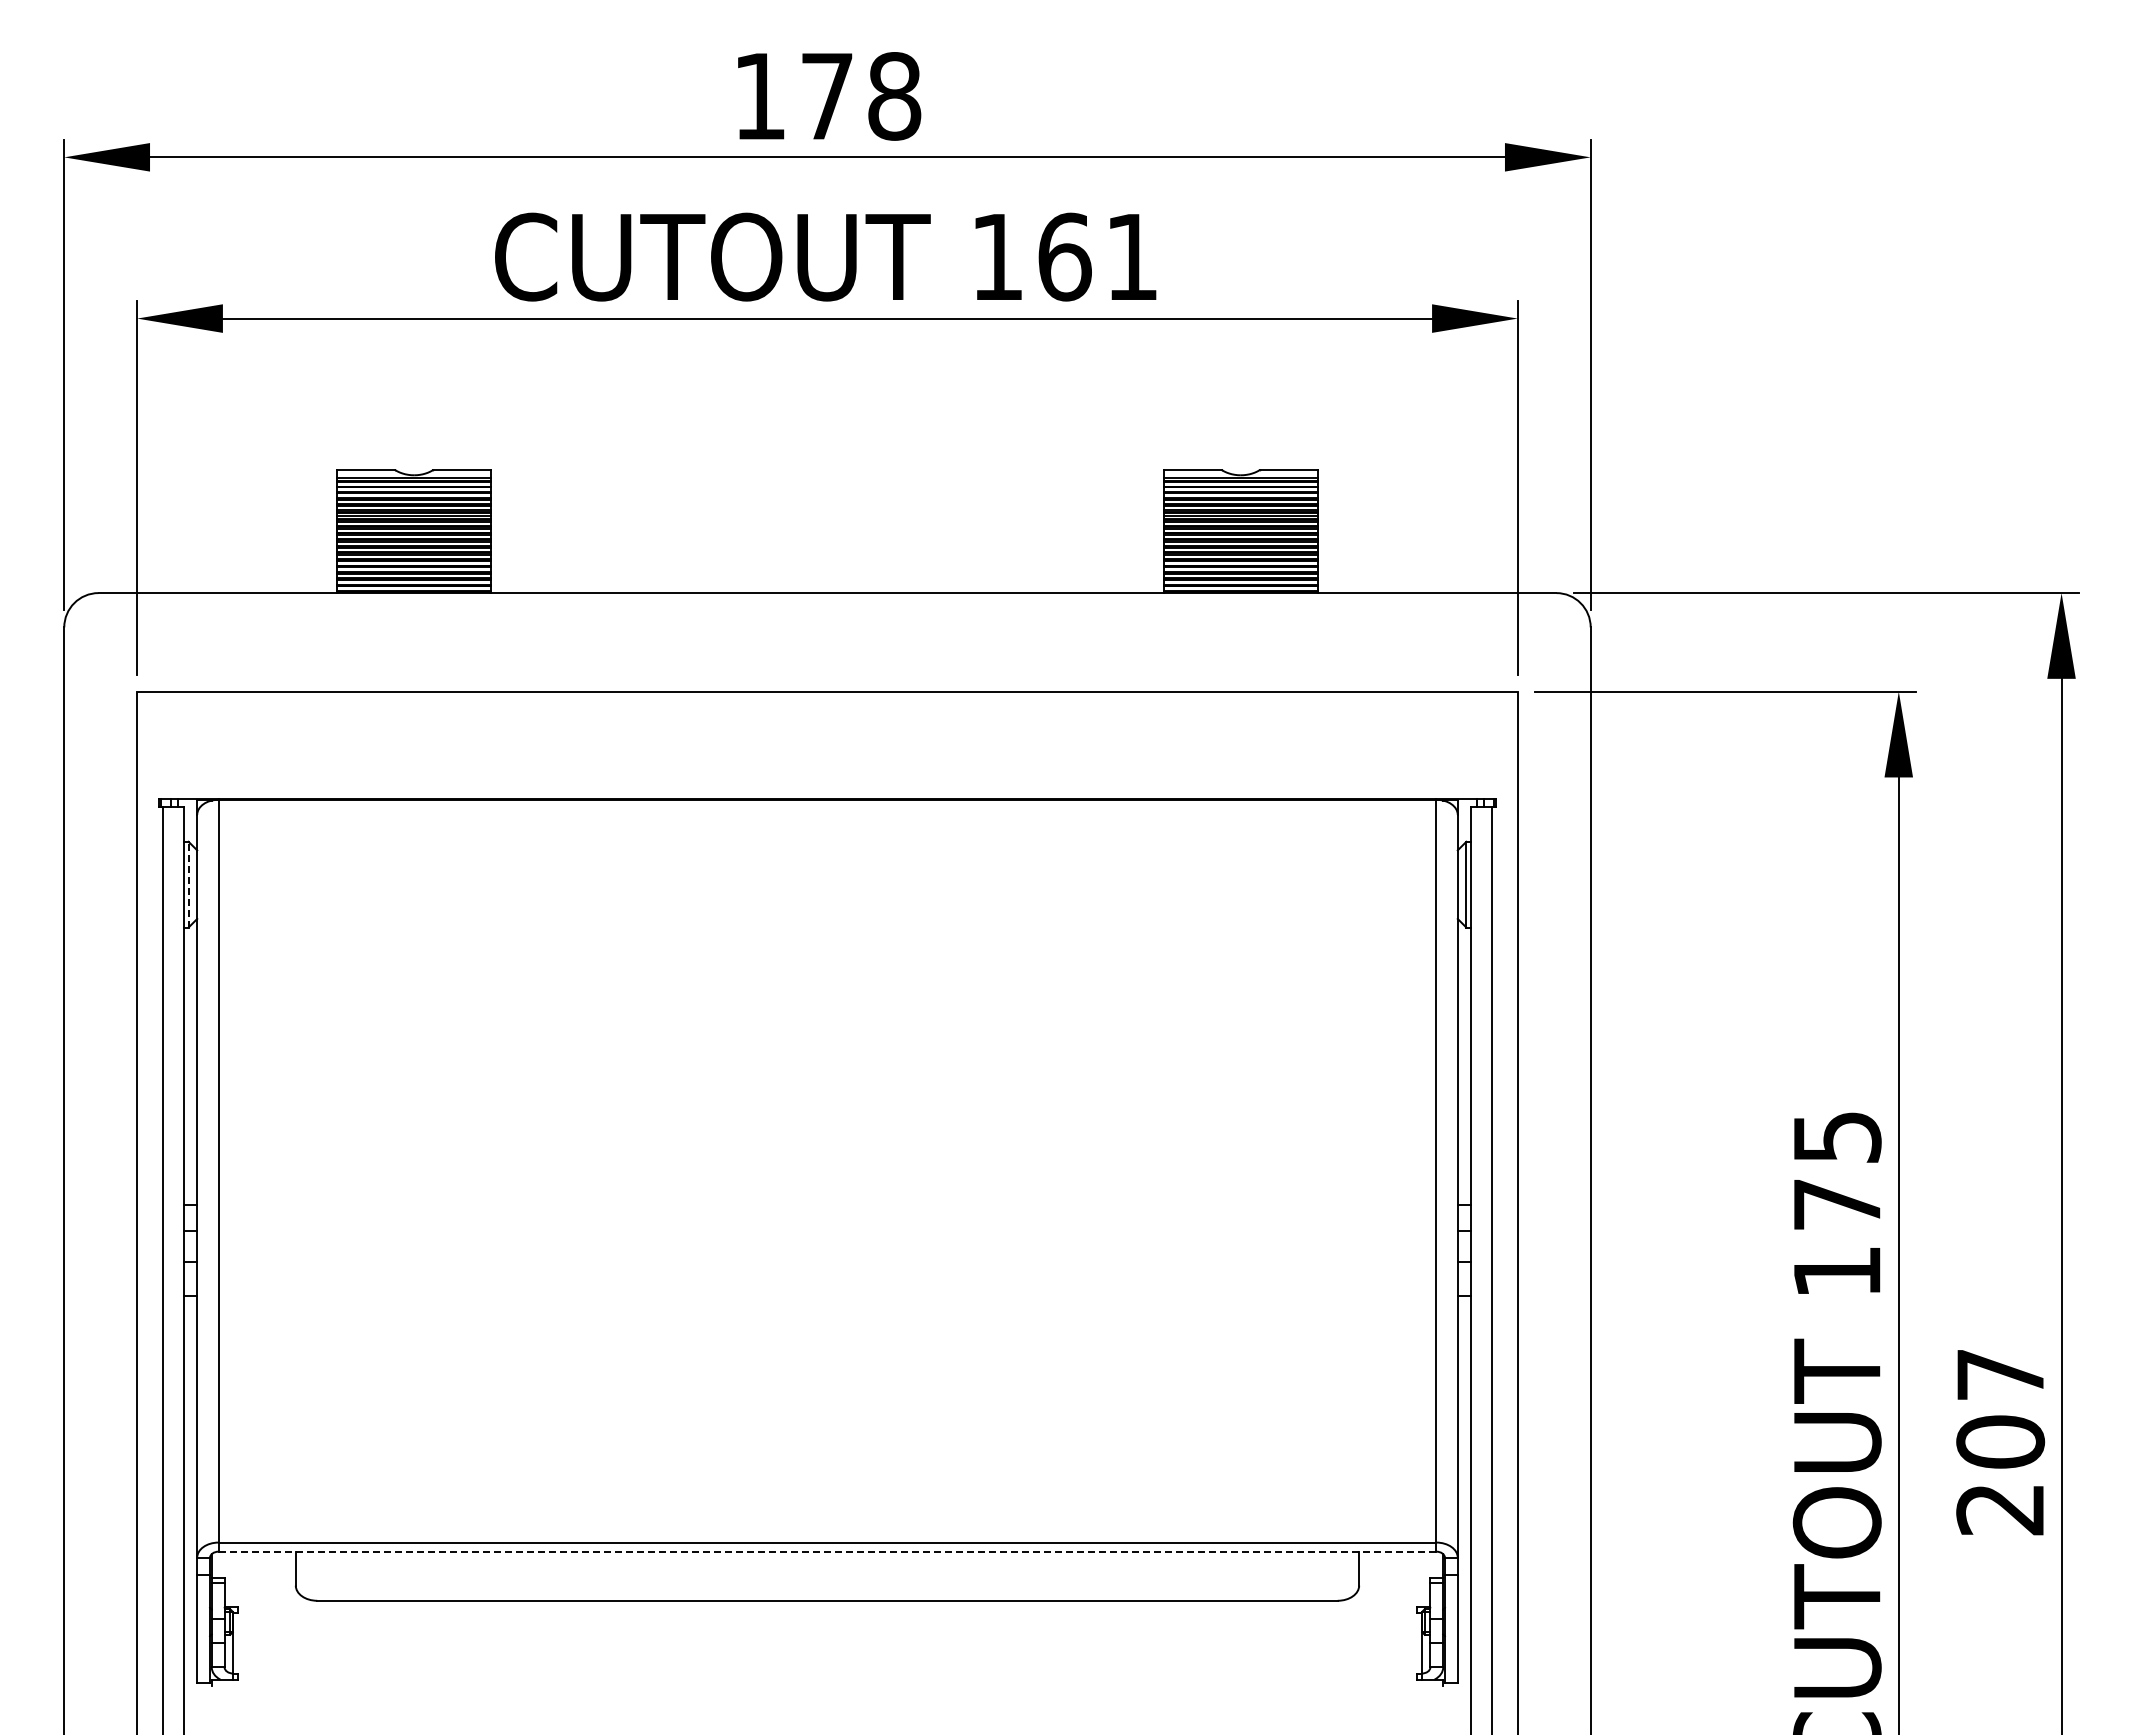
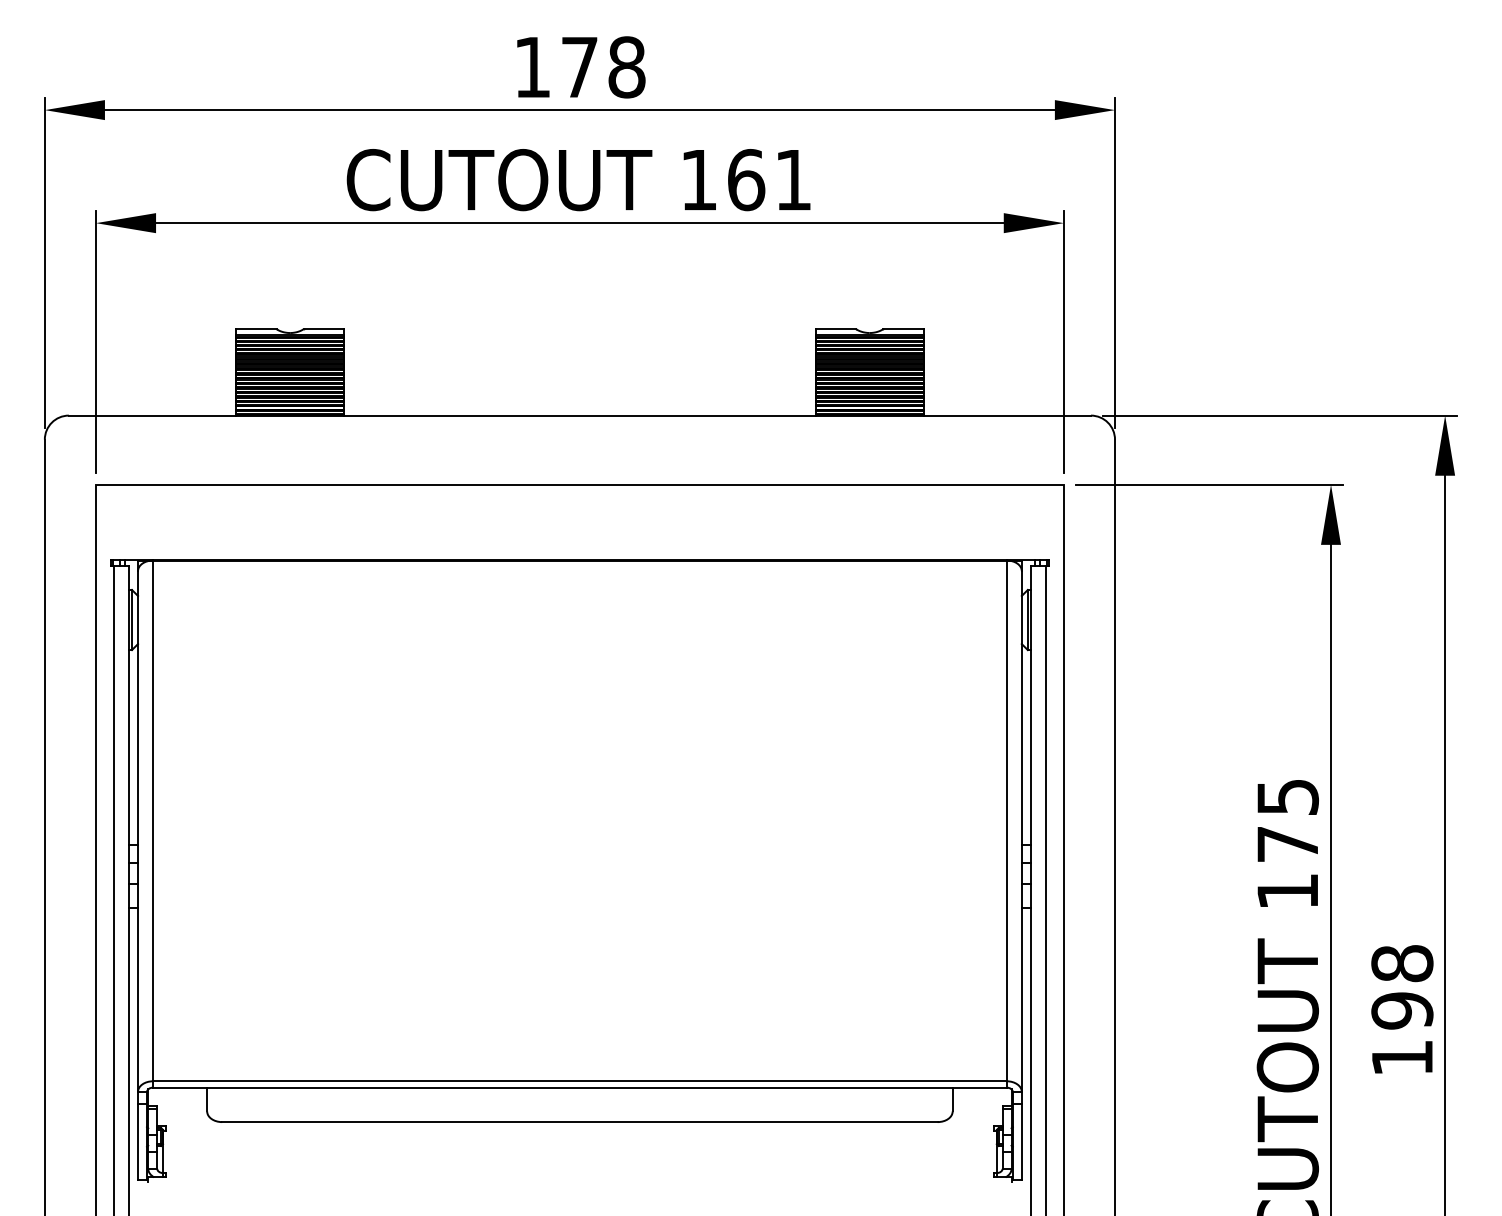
line: (188, 884) -> (131, 619), dashed -> solid
text: (2000, 1441) -> (1402, 1010), 207 -> 198
line: (827, 1551) -> (579, 1087), dashed -> solid

